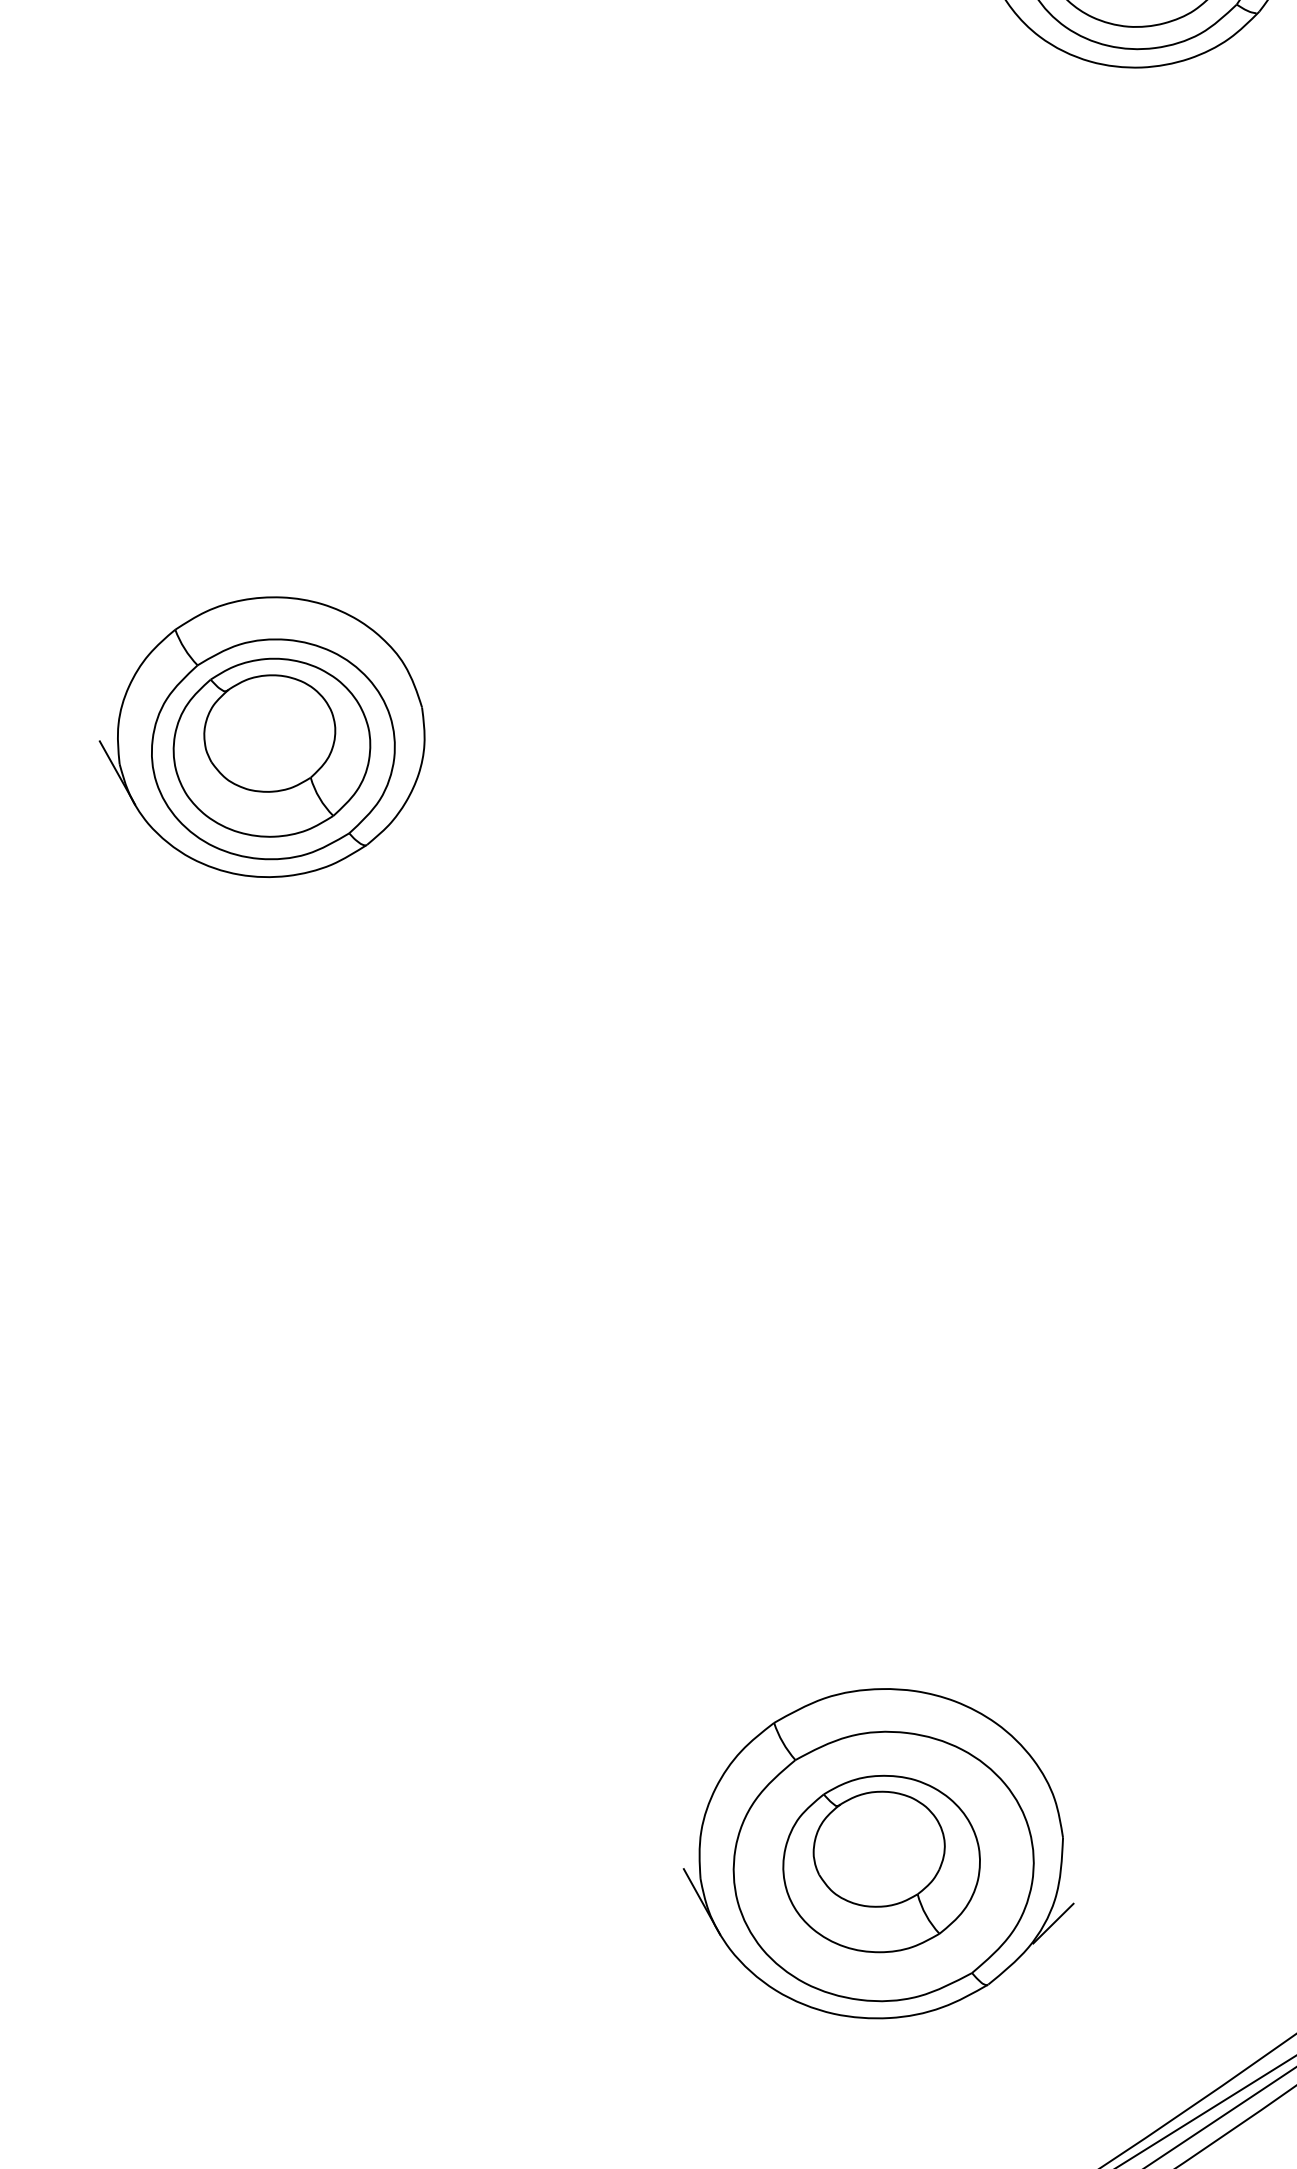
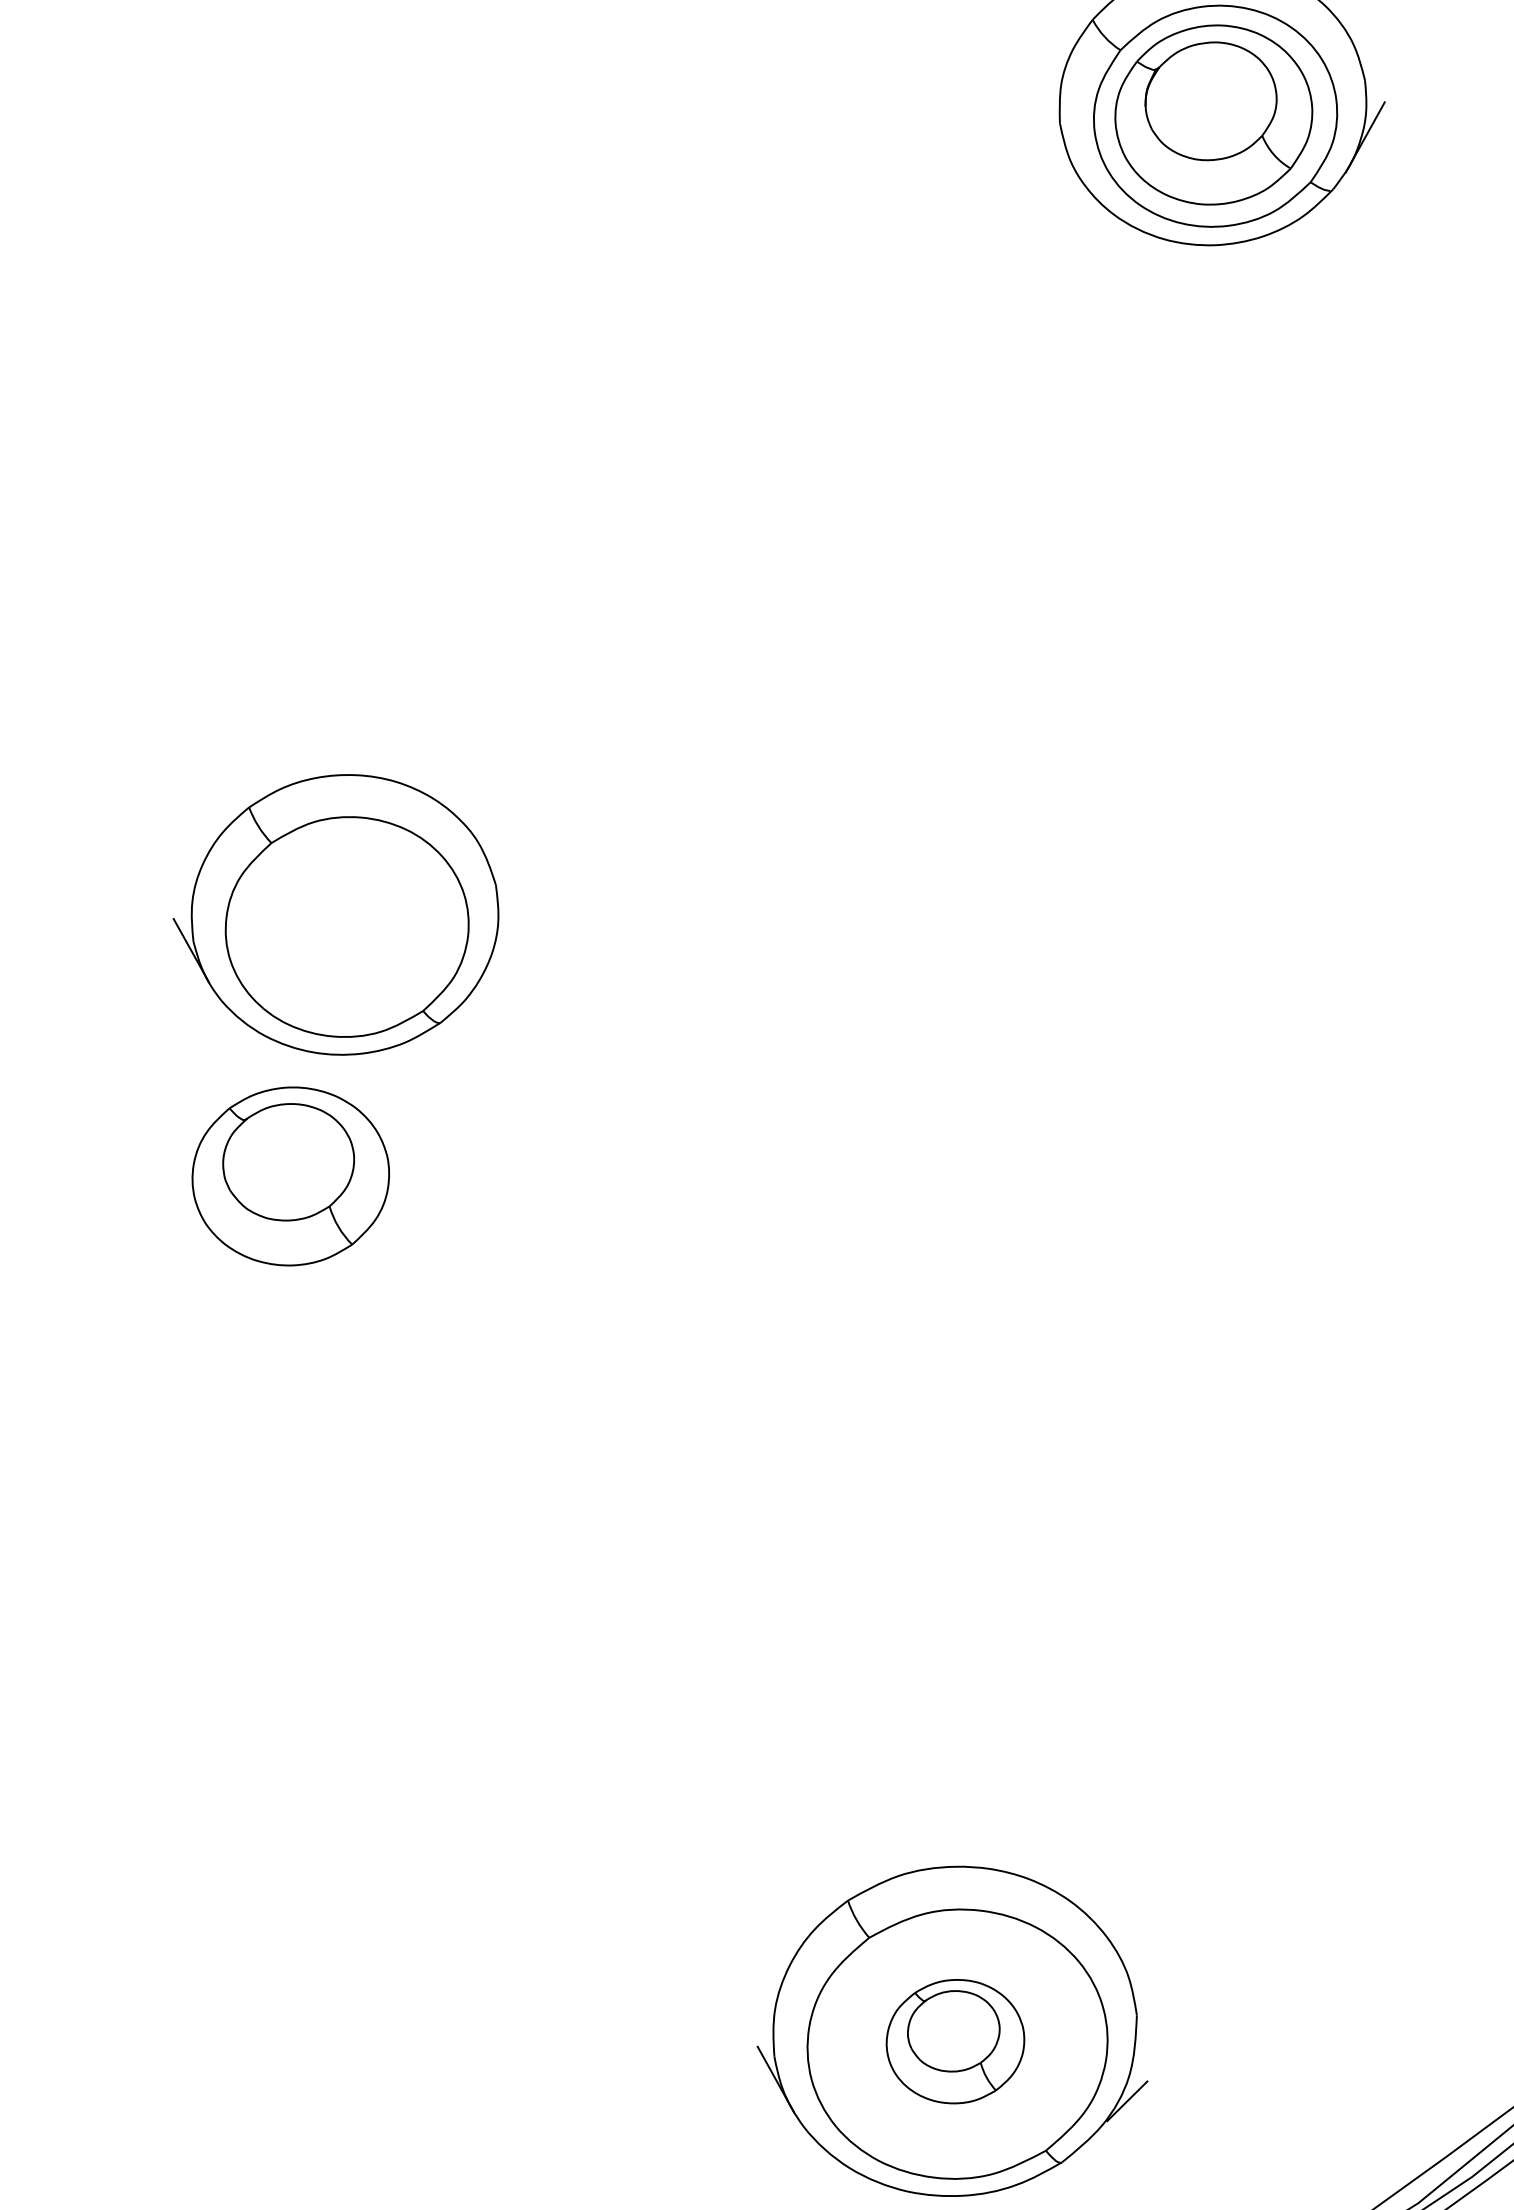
part: (271, 747) -> (290, 1176), moved
part: (881, 1863) -> (955, 2041), size x0.7

